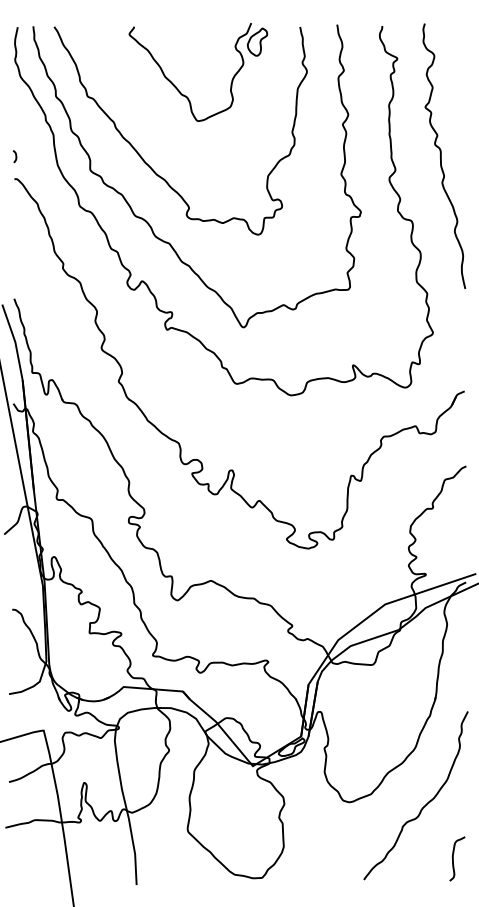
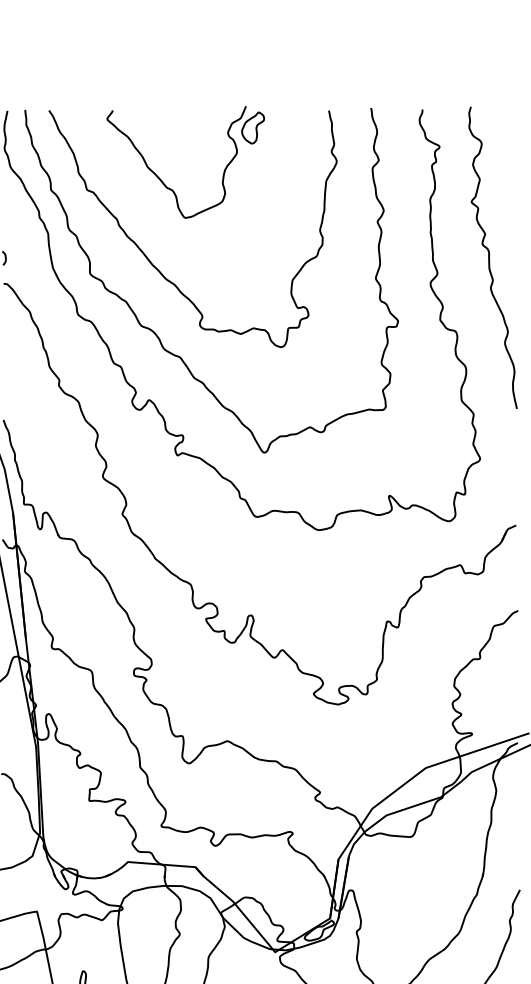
part: (177, 87) -> (161, 179), moved

